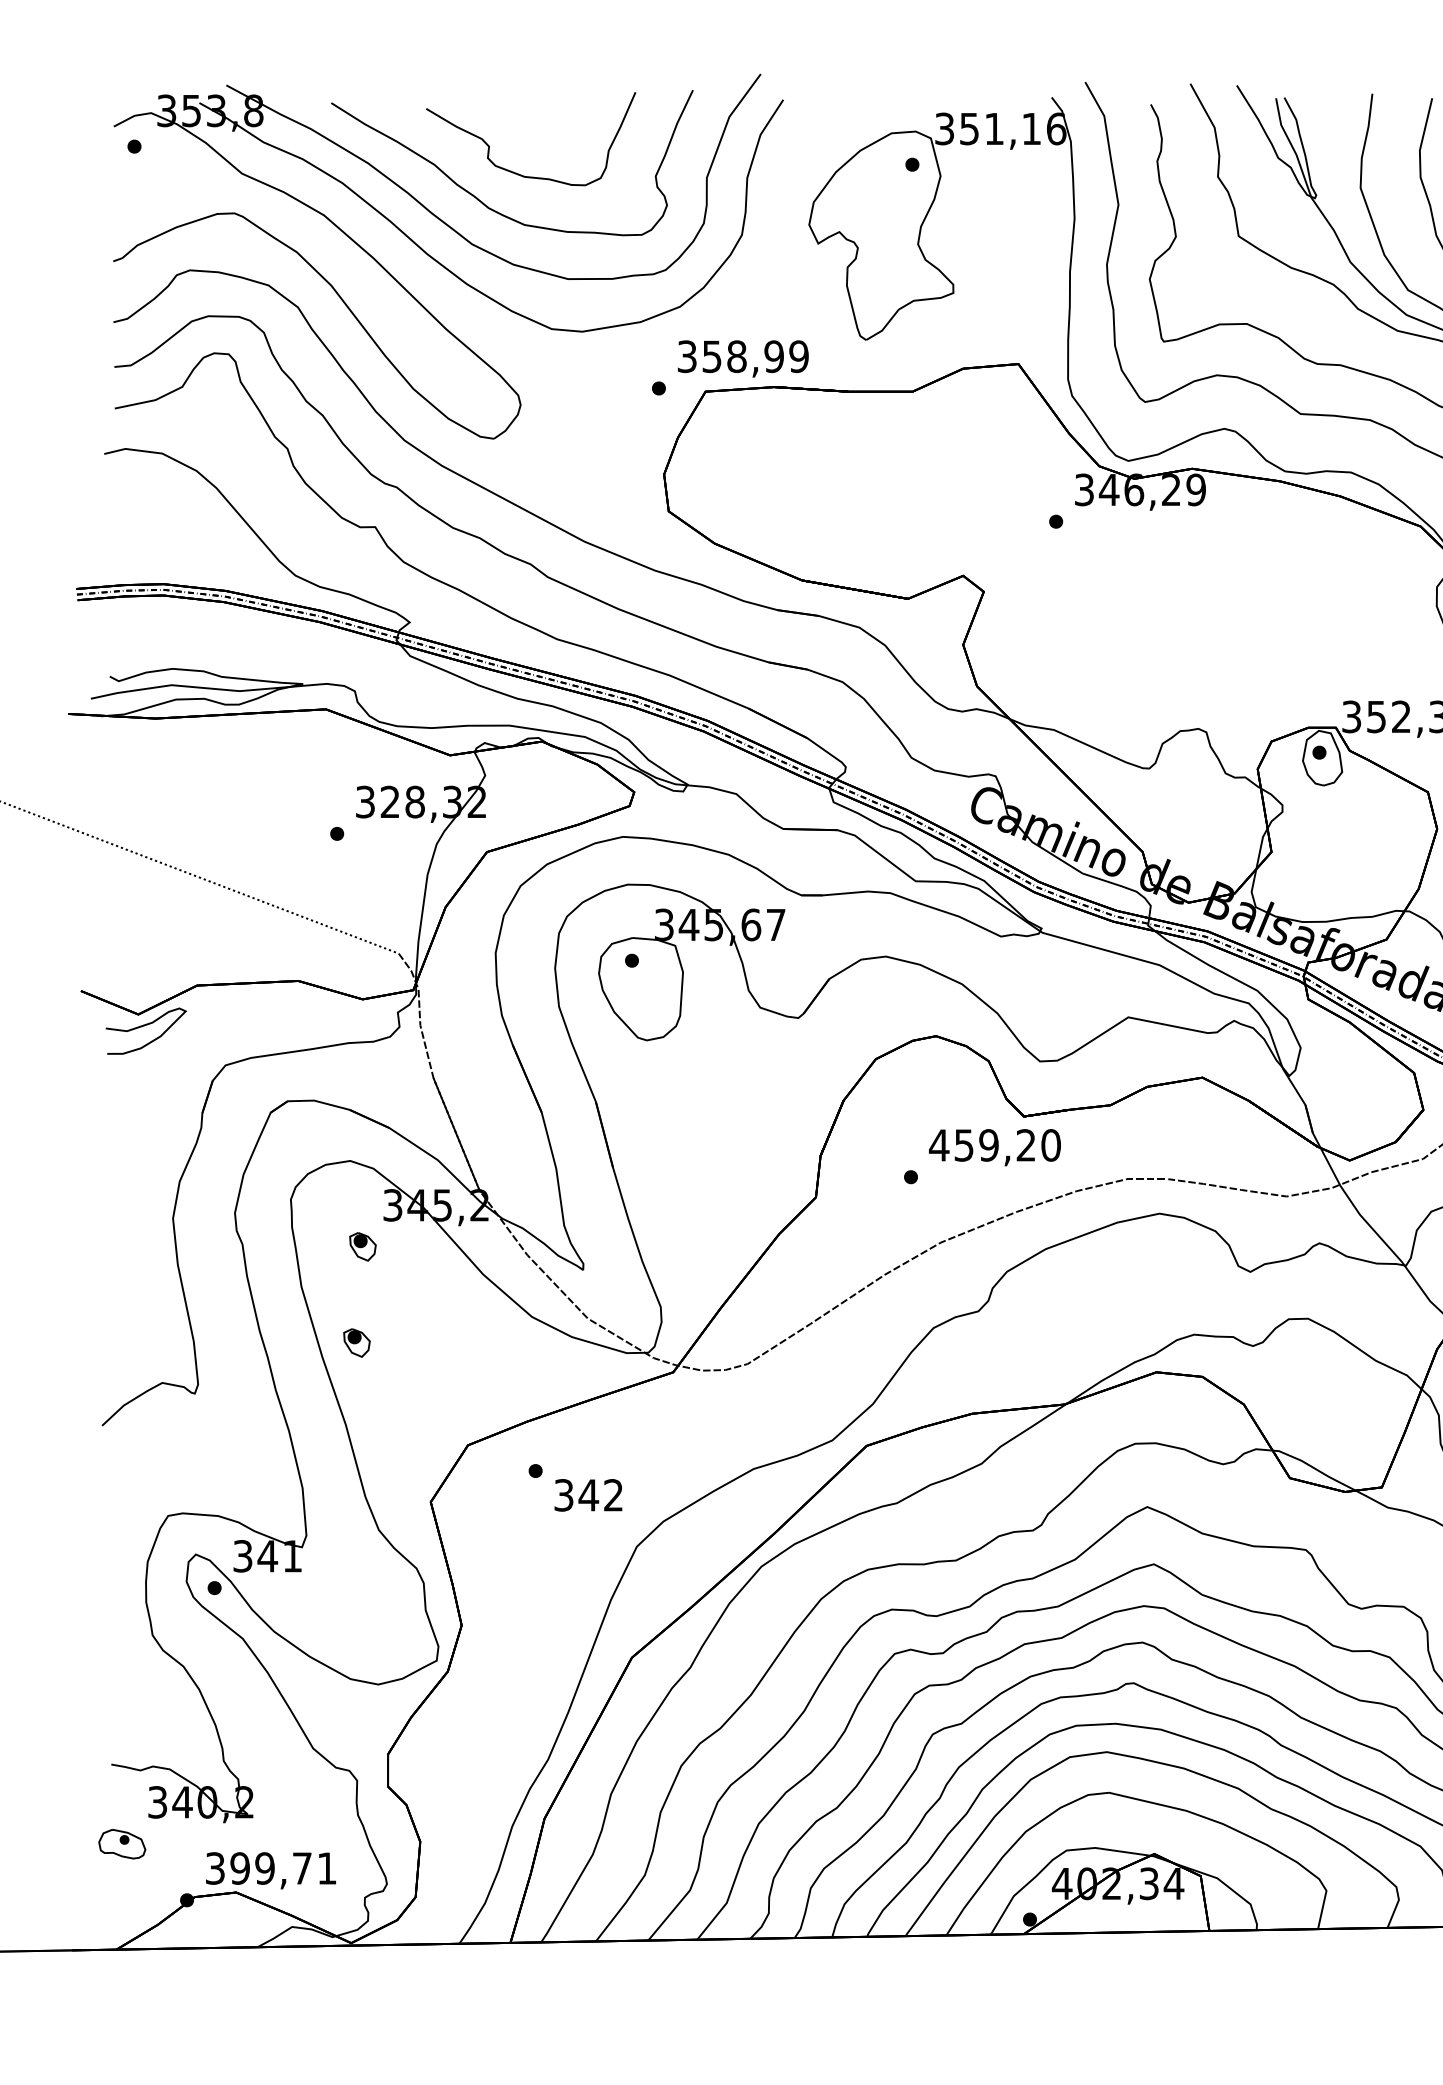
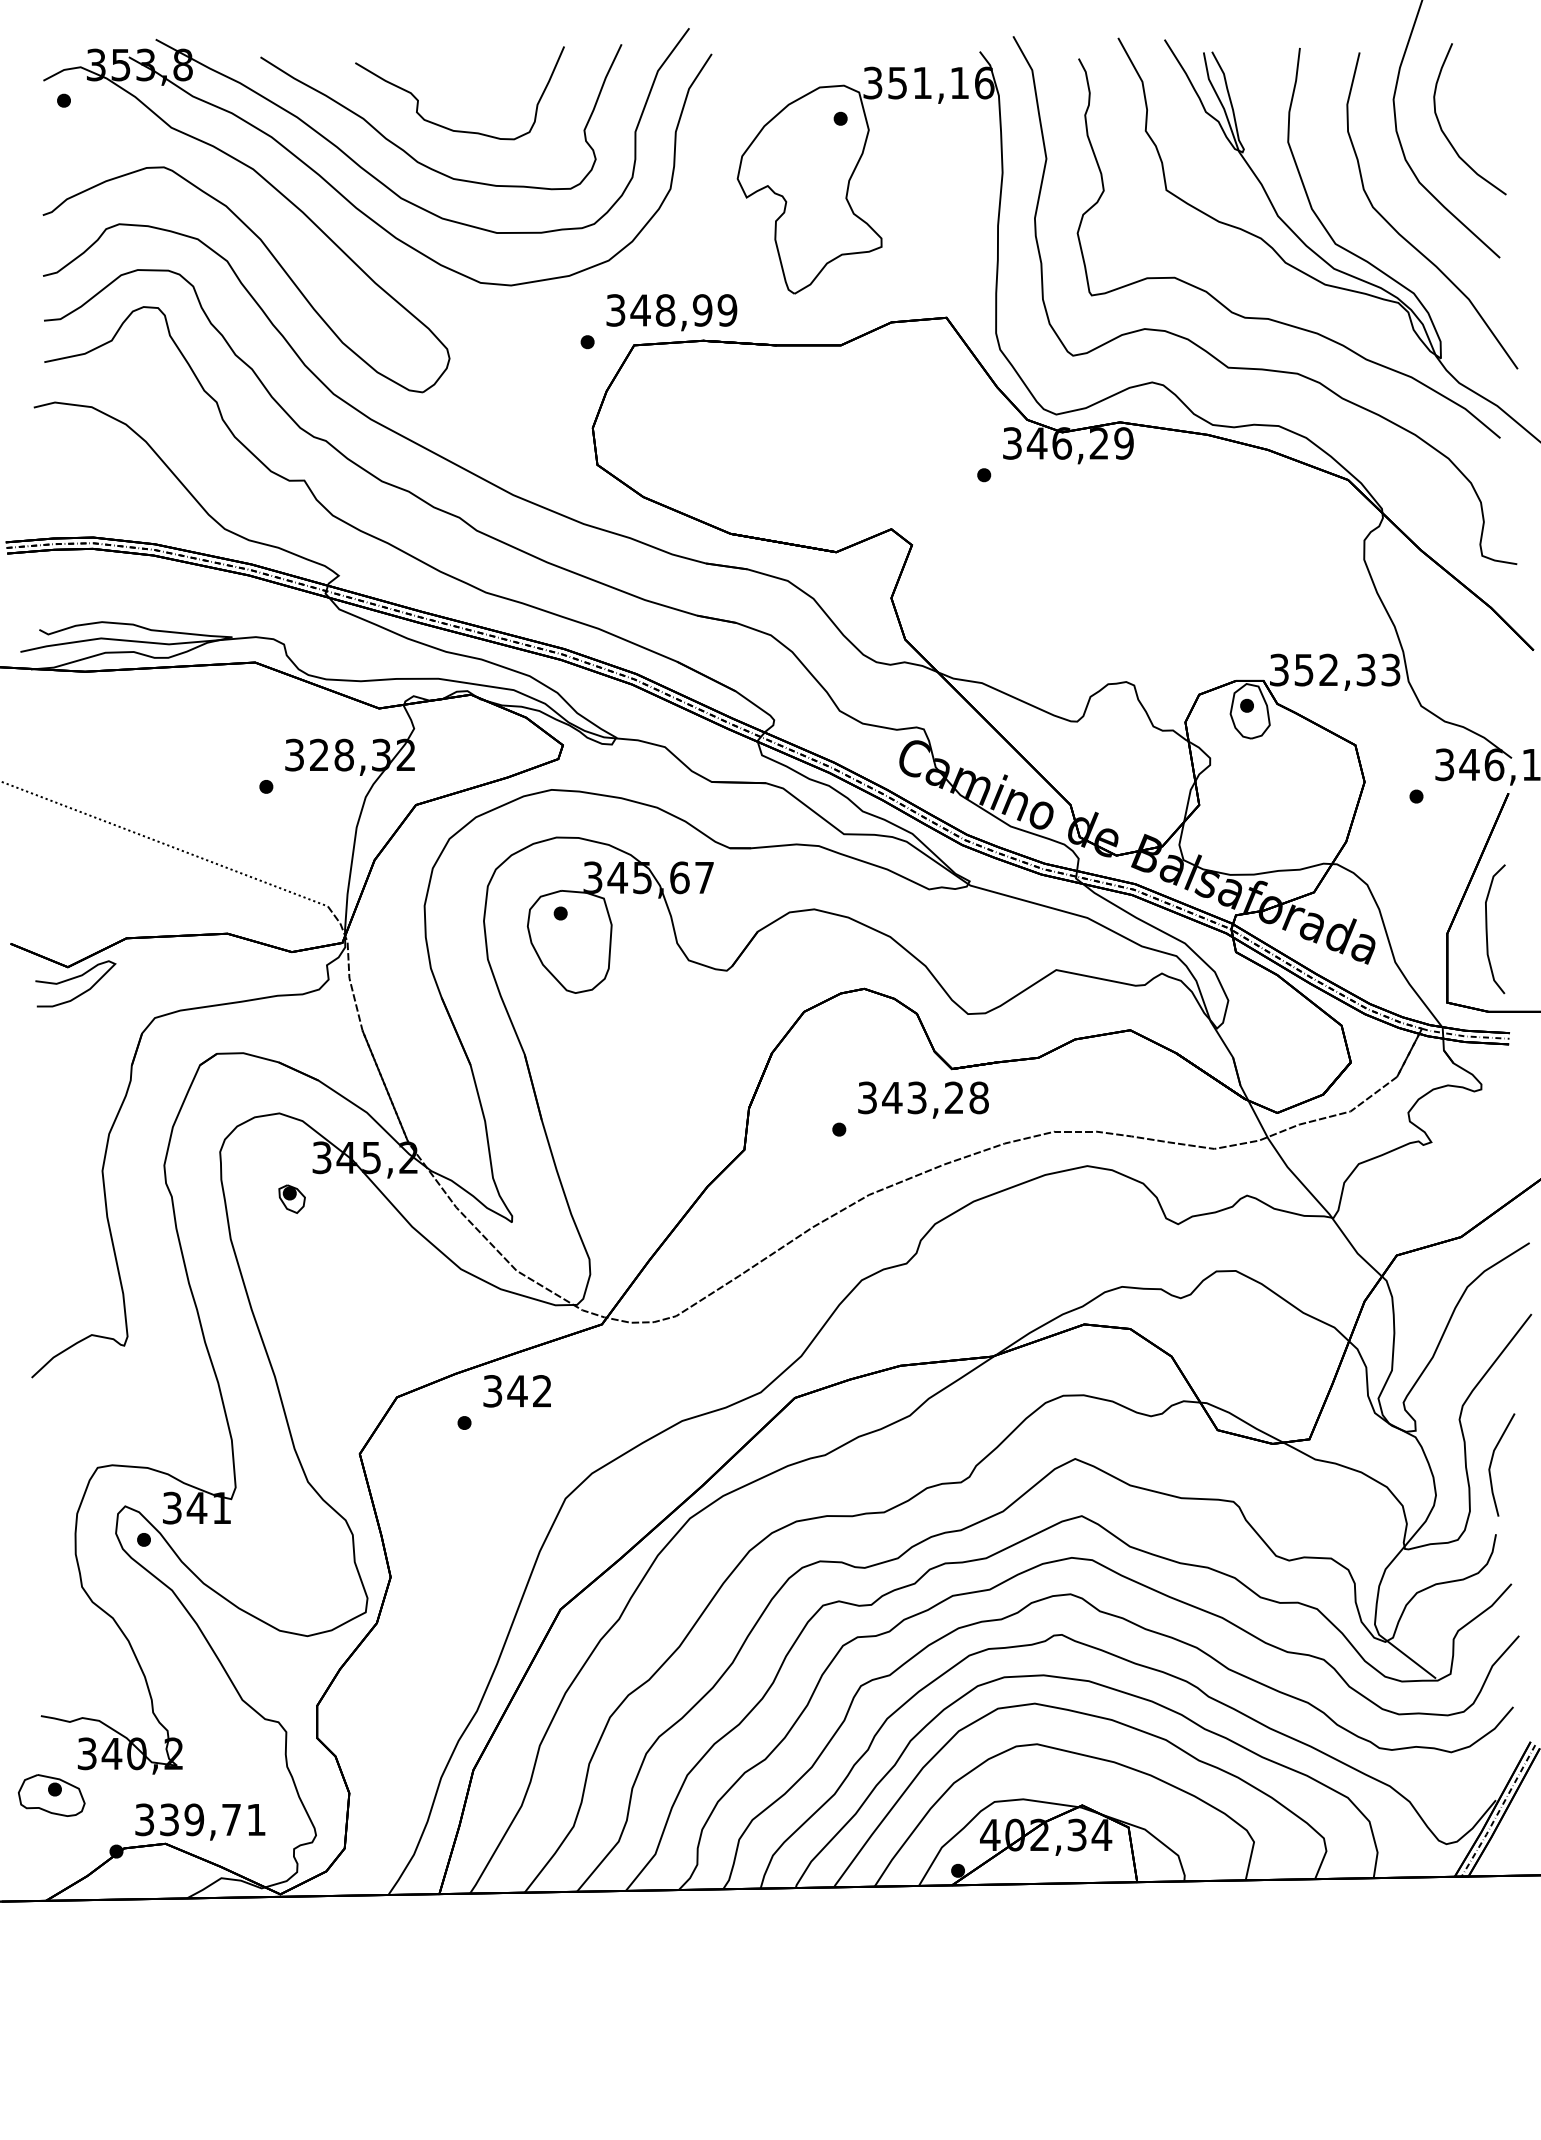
text: (711, 356) -> (640, 310), 358,99 -> 348,99
text: (994, 1145) -> (922, 1097), 459,20 -> 343,28
part: (356, 1342) -> (285, 1294), removed
text: (587, 1495) -> (516, 1391), moved
part: (121, 1844) -> (51, 1795), size x1.43
text: (240, 1868) -> (169, 1819), 399,71 -> 339,71

